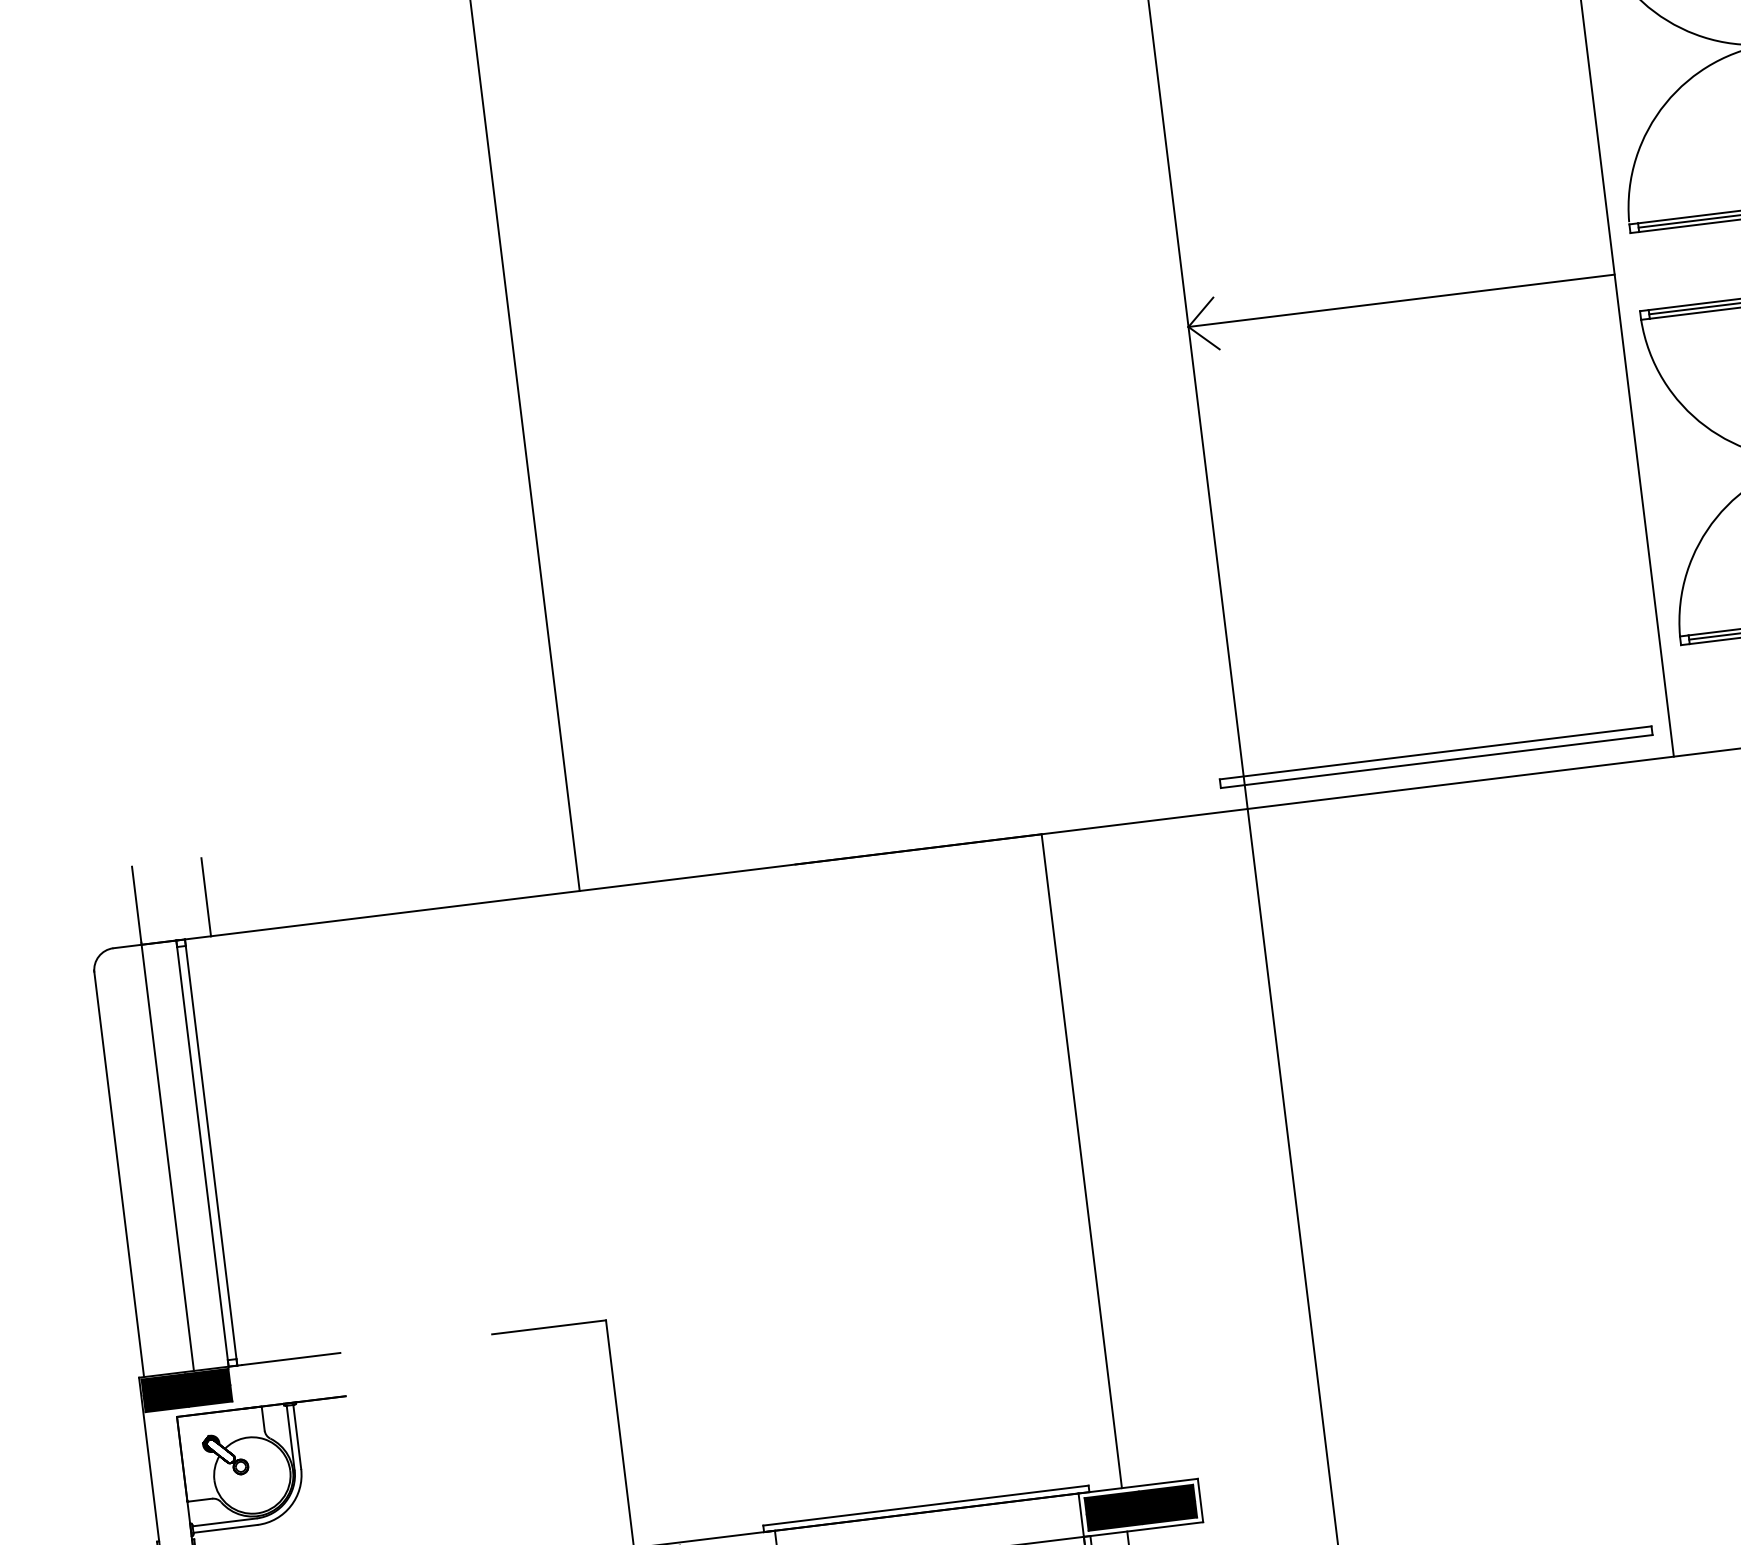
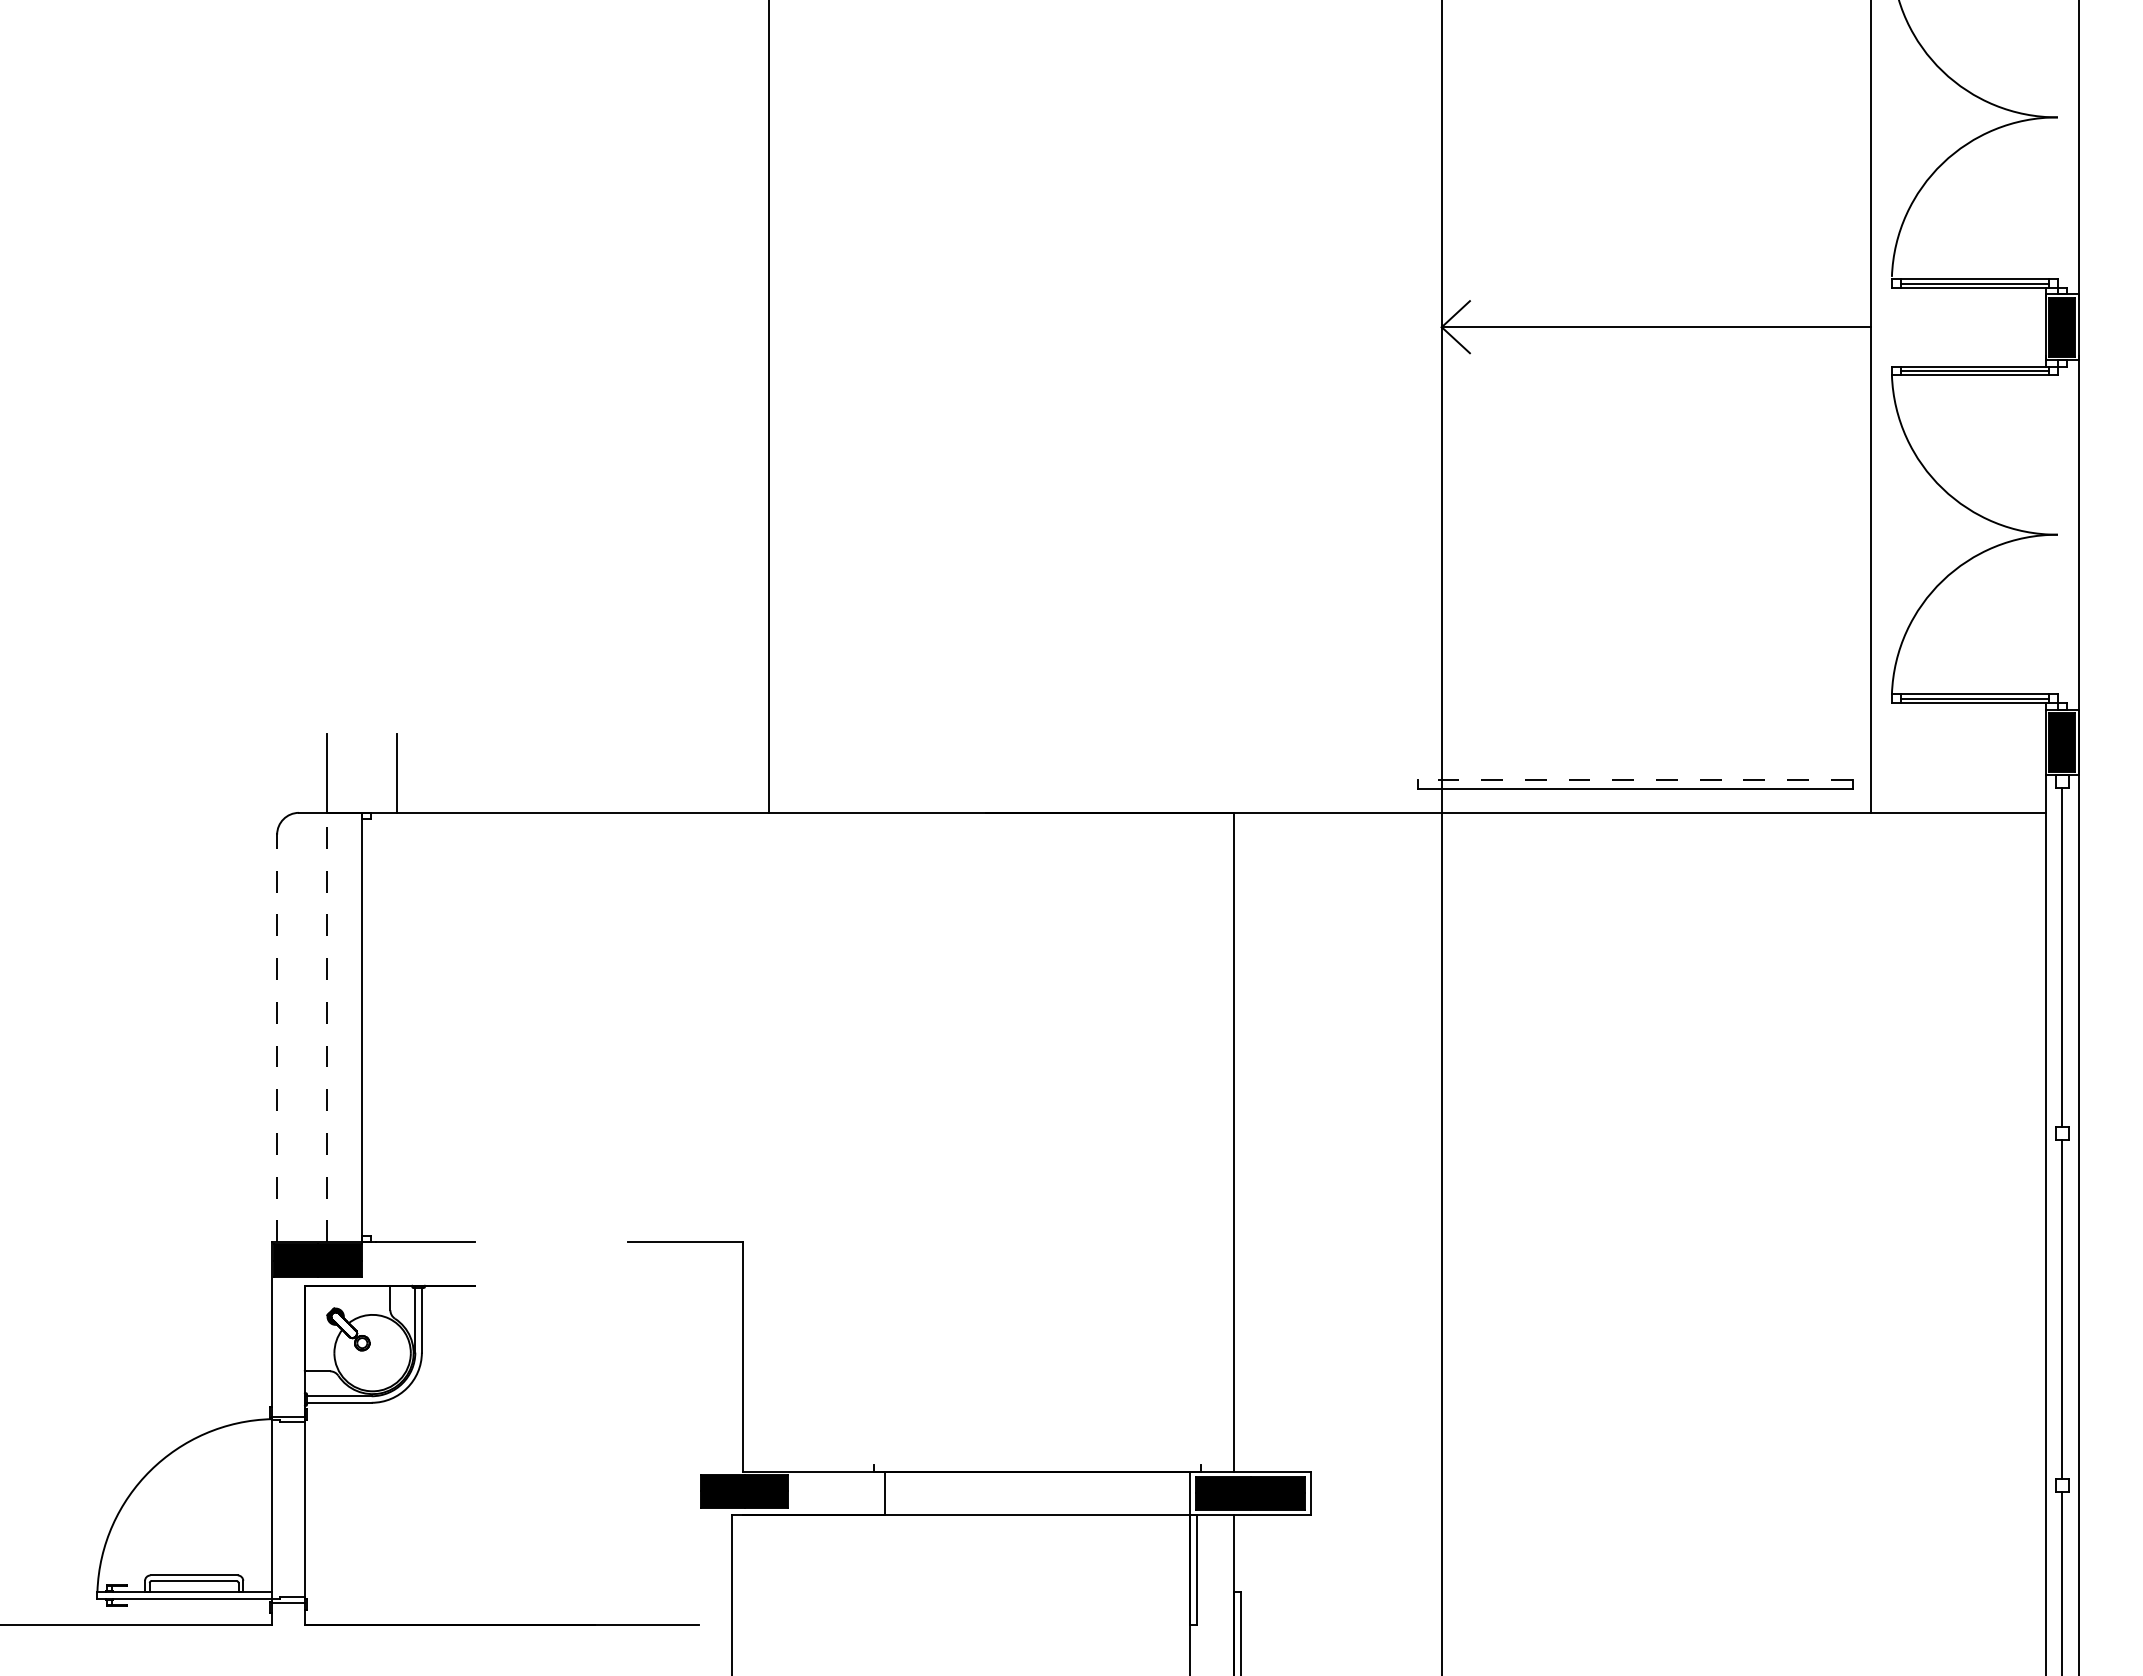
line: (1435, 753) -> (1634, 780), solid -> dashed
line: (211, 1152) -> (371, 1027), removed
line: (167, 1156) -> (327, 1026), solid -> dashed
line: (119, 1173) -> (277, 1037), solid -> dashed
line: (925, 1506) -> (1037, 1465), removed

